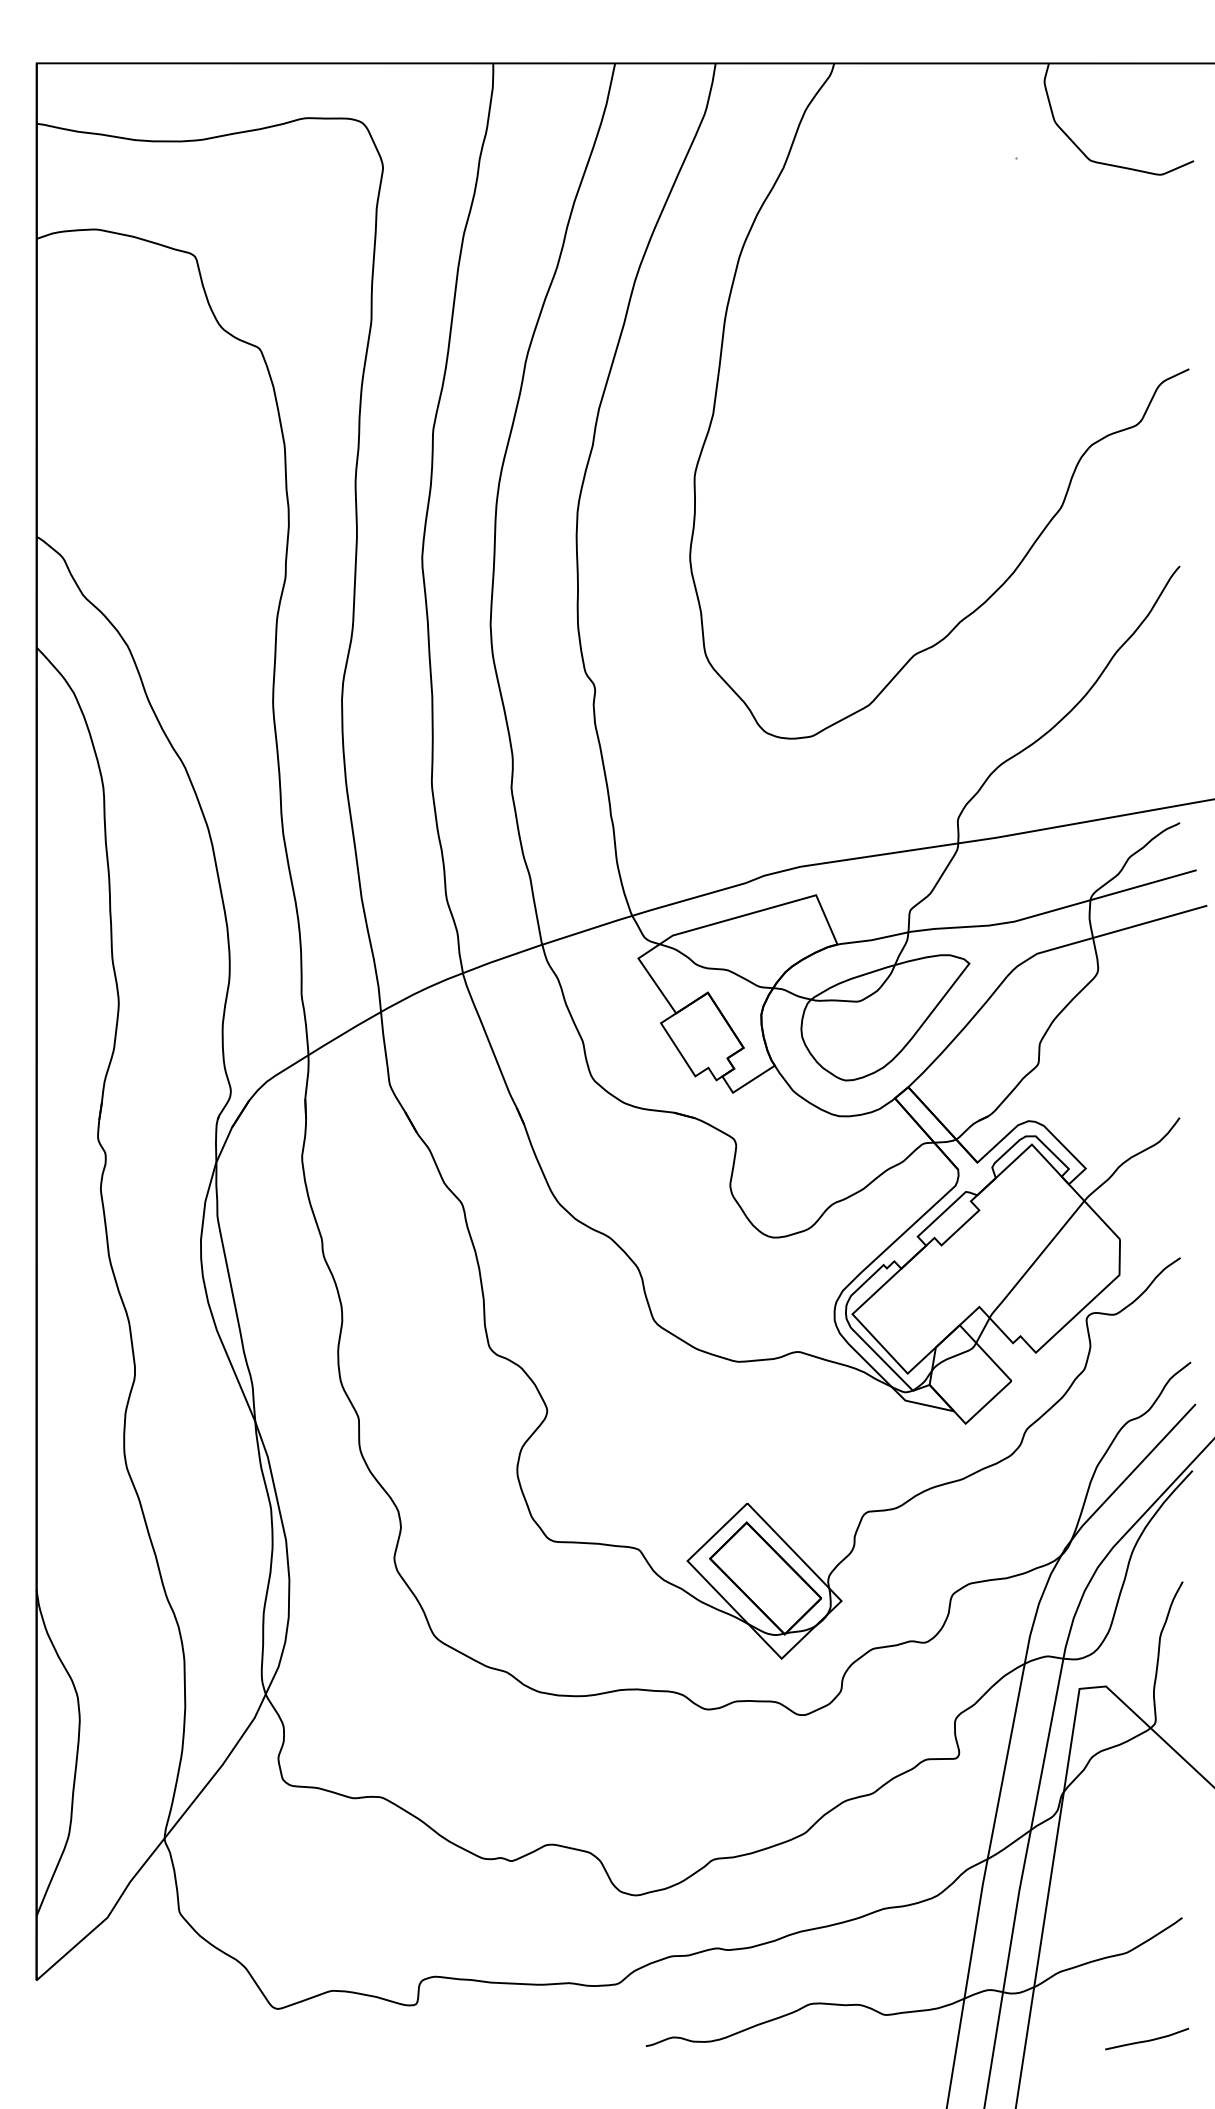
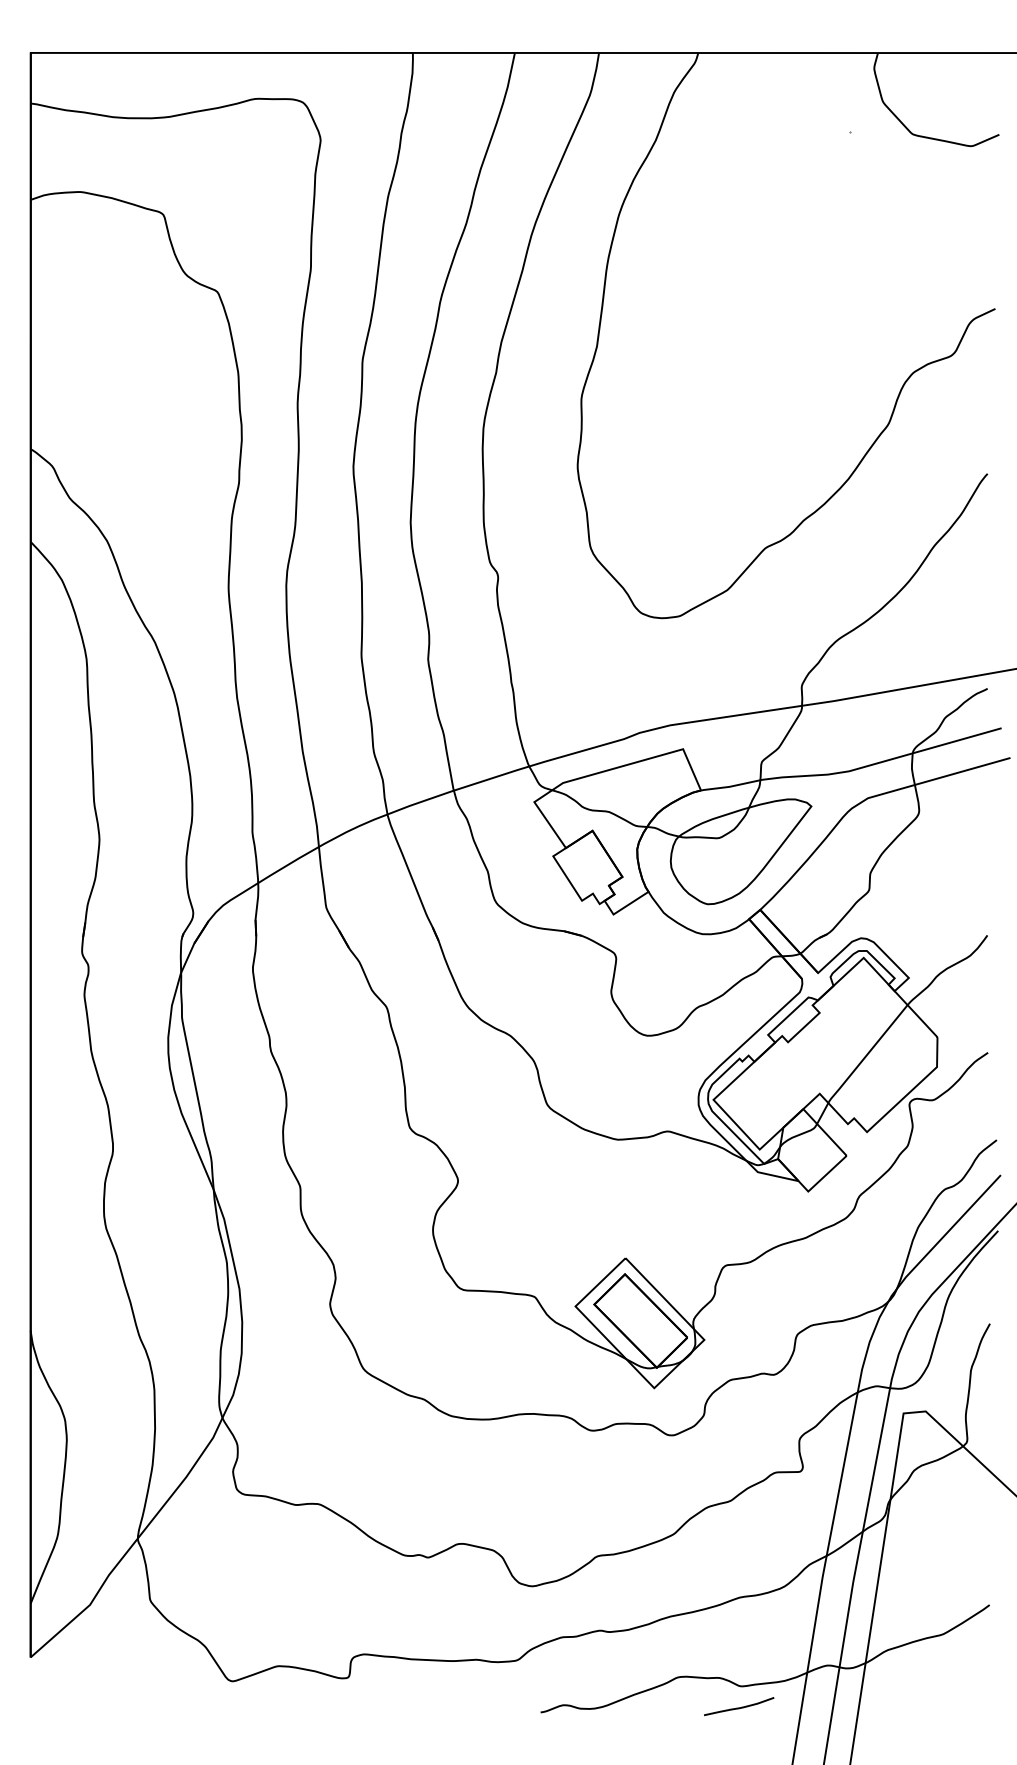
curve: (1147, 2040) -> (739, 1707), moved

